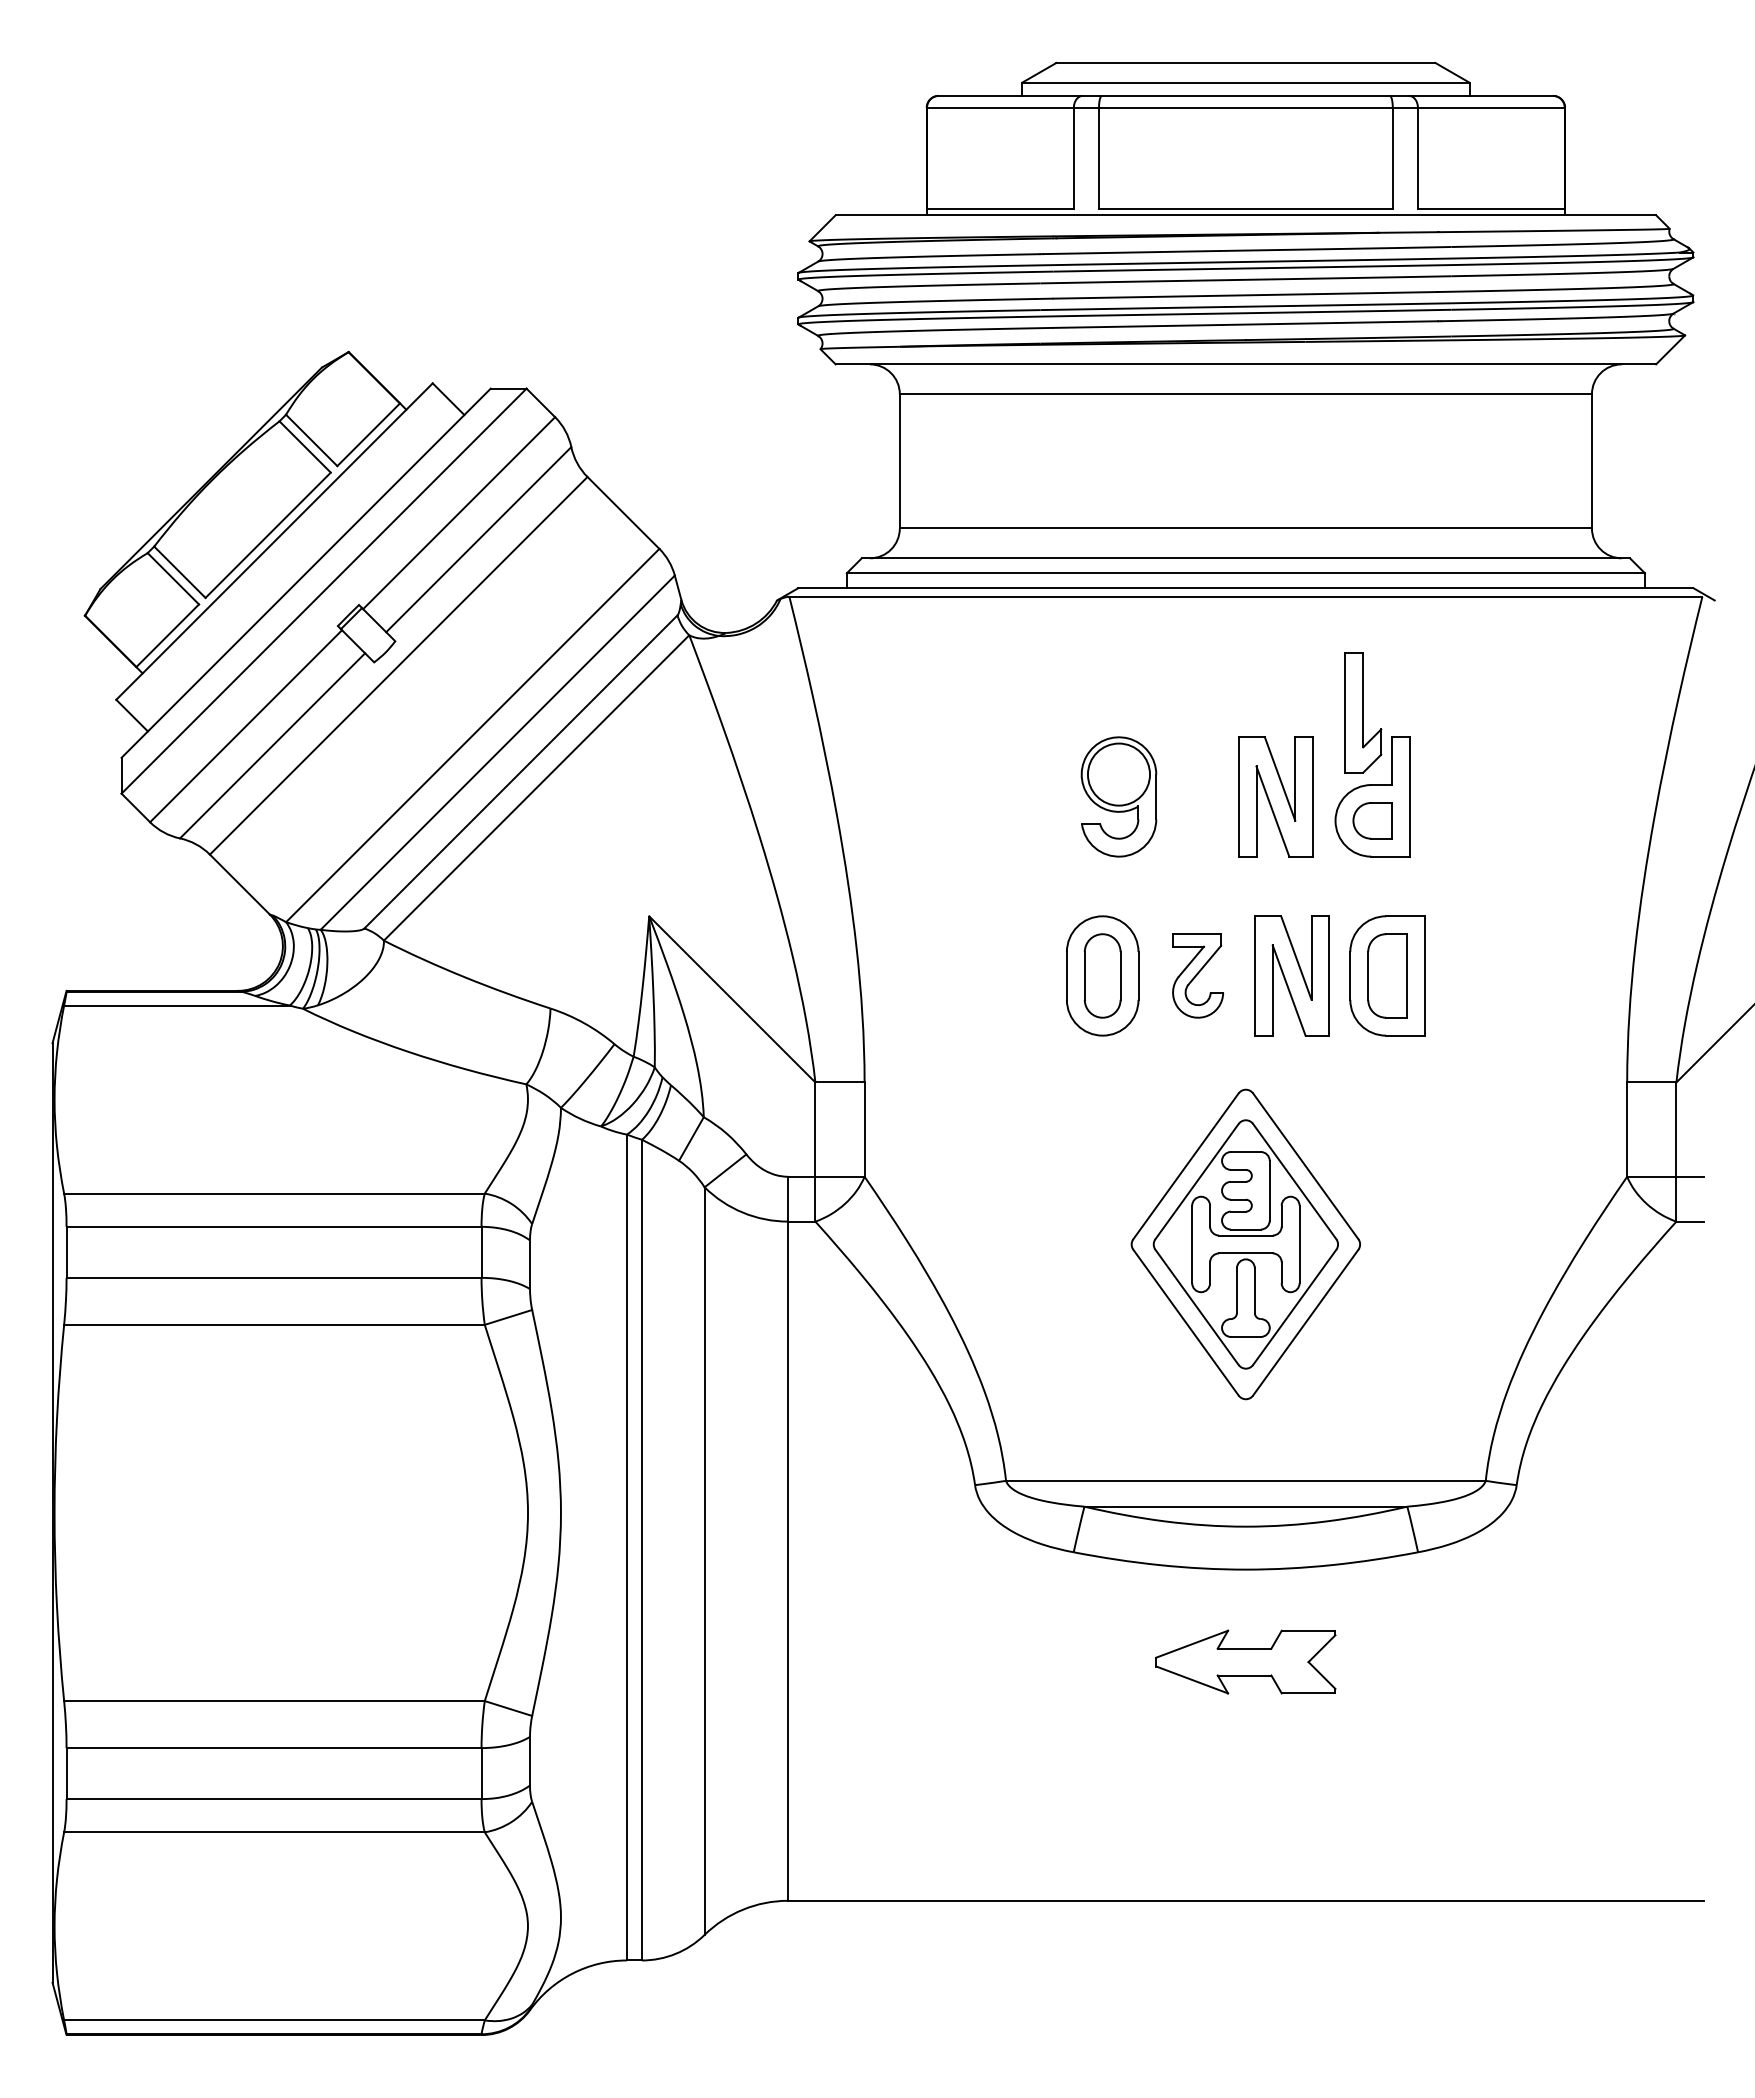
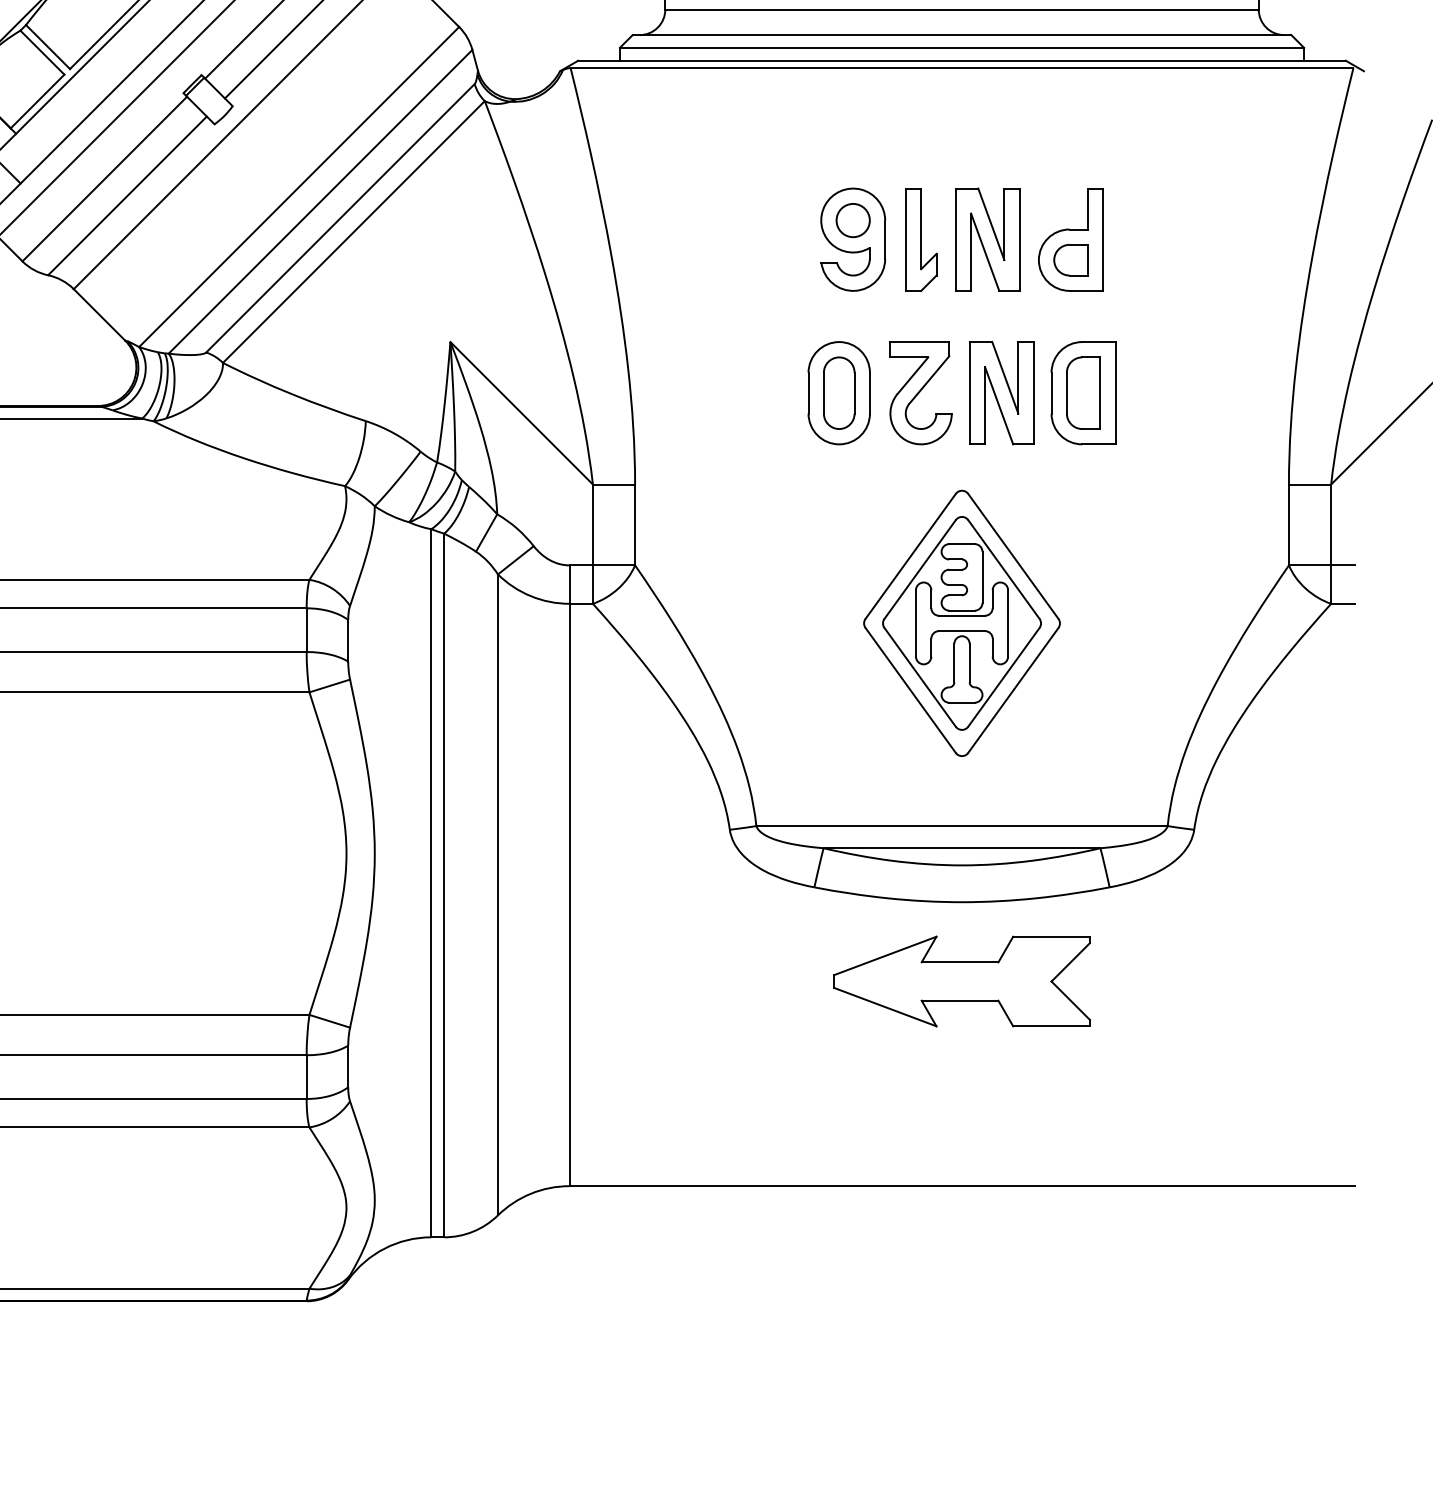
part: (1363, 712) -> (921, 239), moved
circle: (1118, 774) -> (852, 220), size x0.62
part: (1197, 975) -> (920, 392), size x1.43
part: (1245, 1661) -> (961, 980), size x1.67

